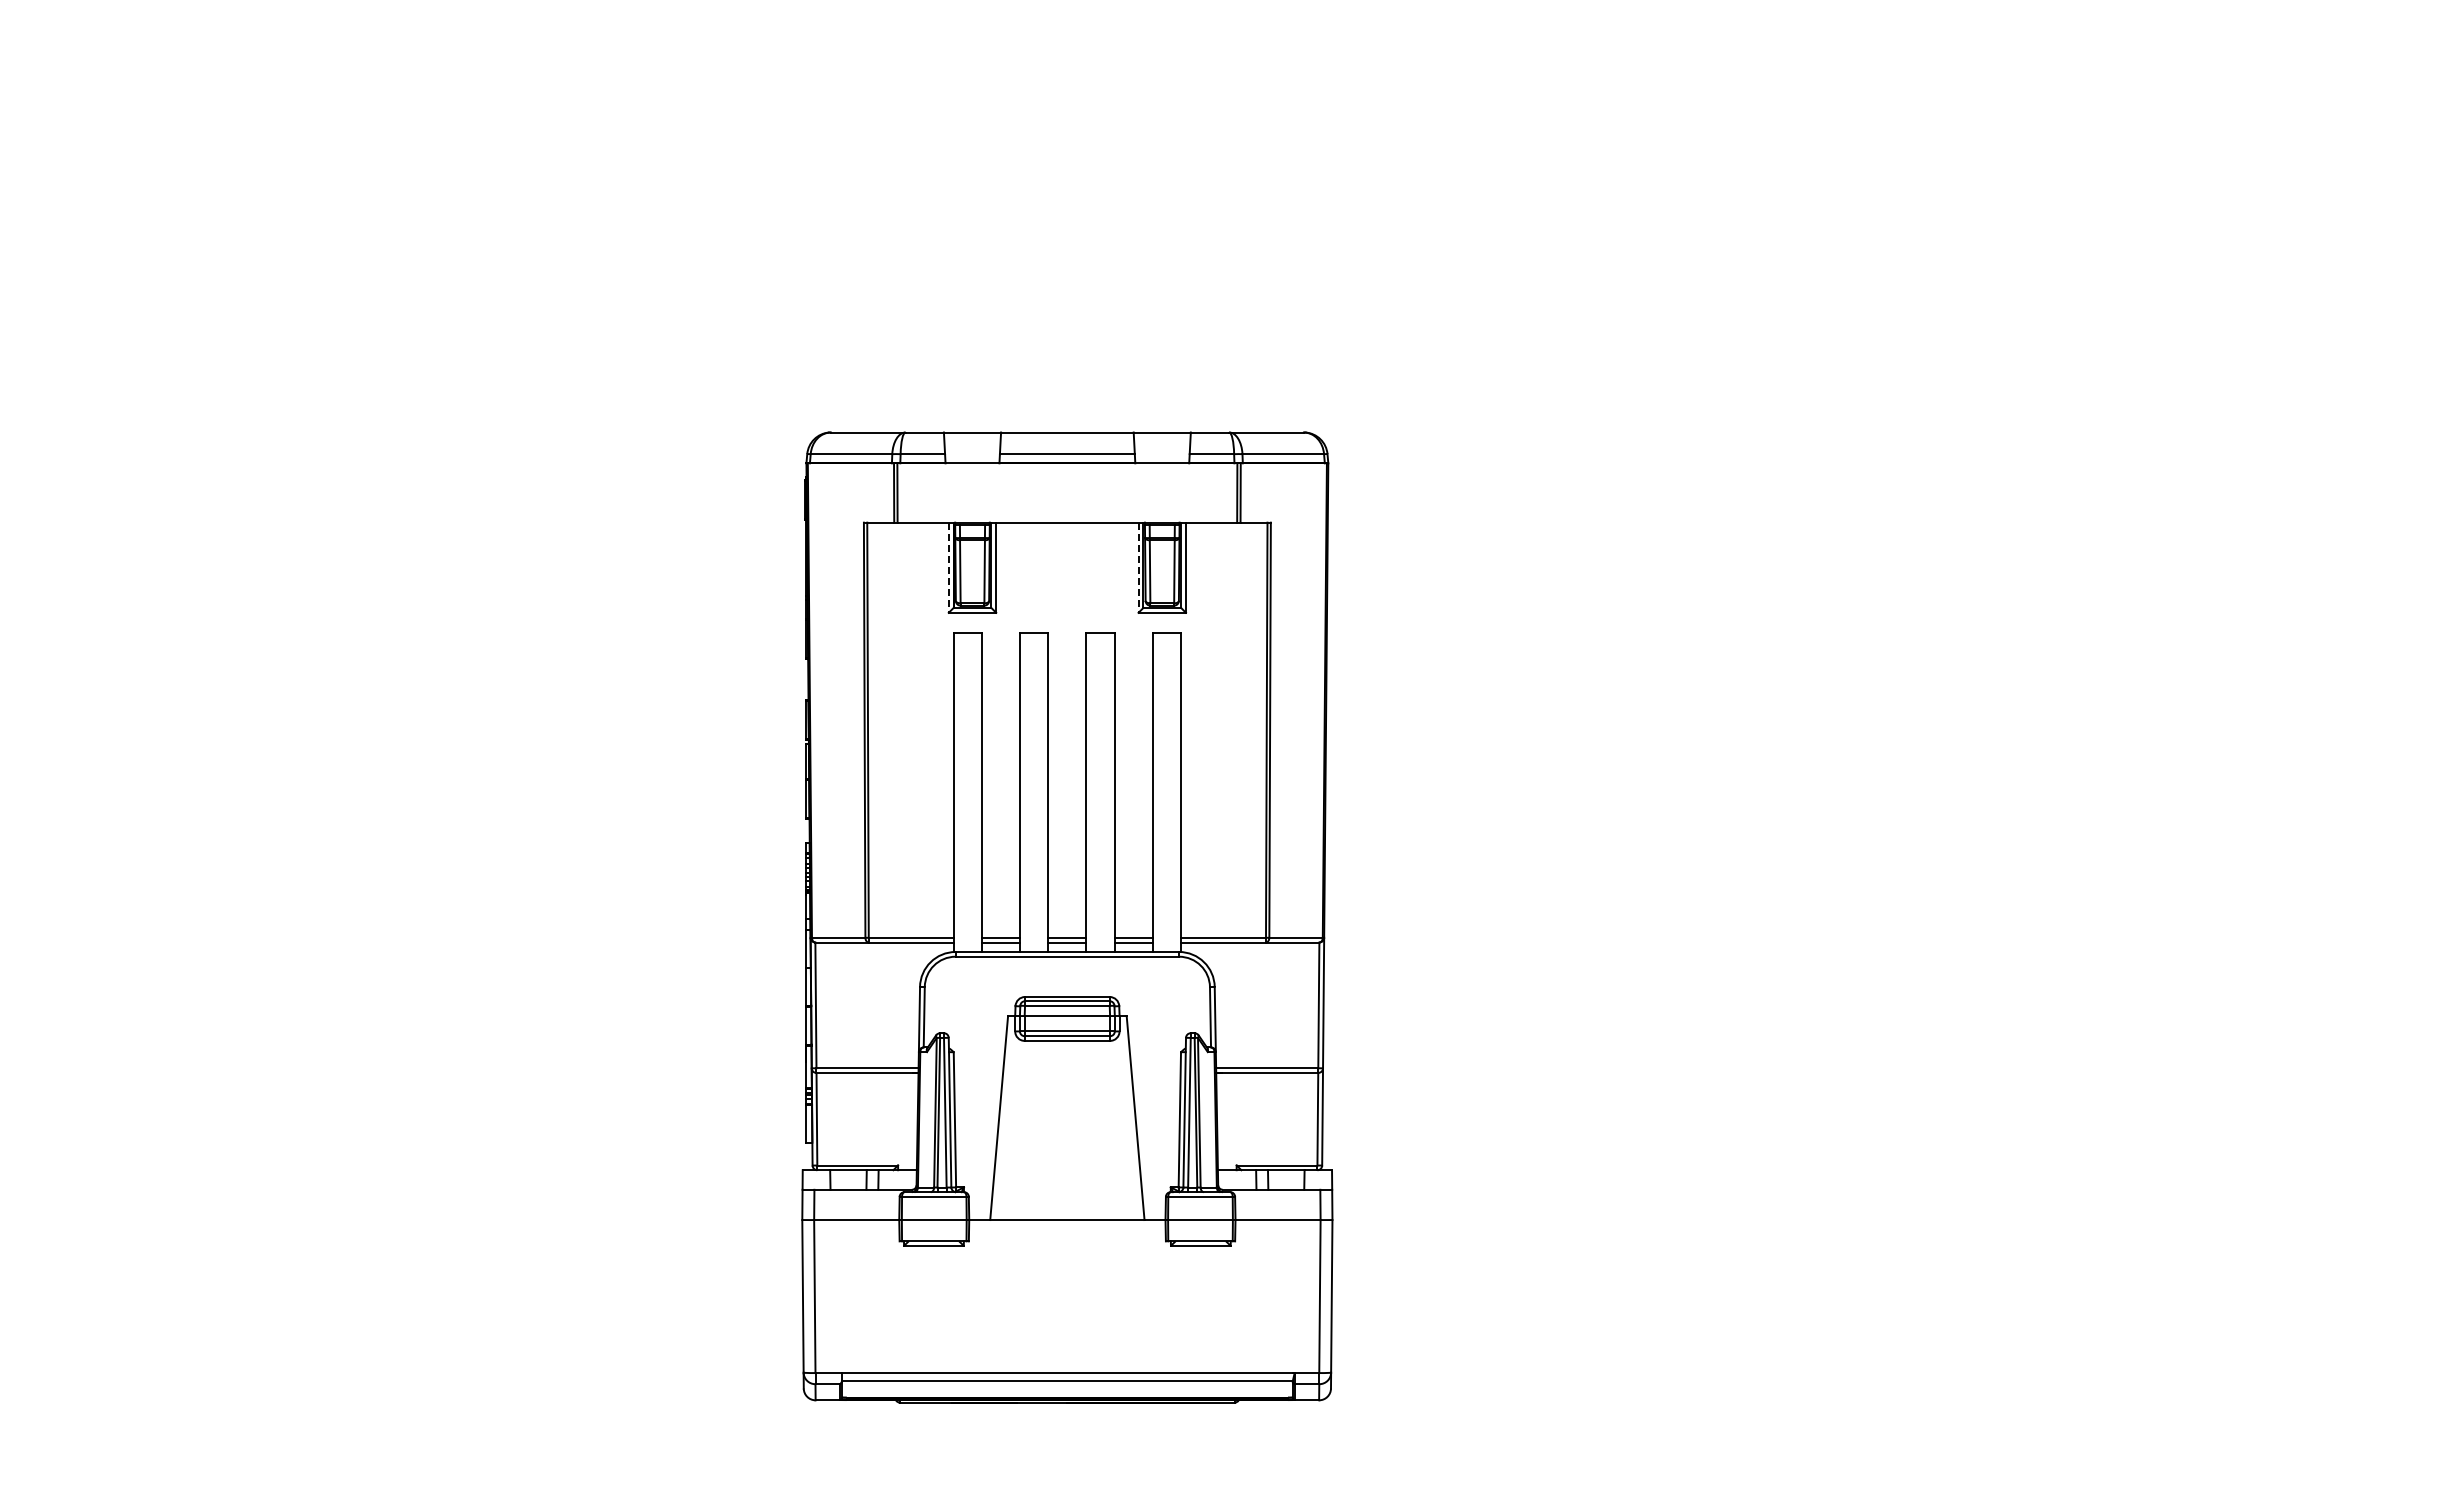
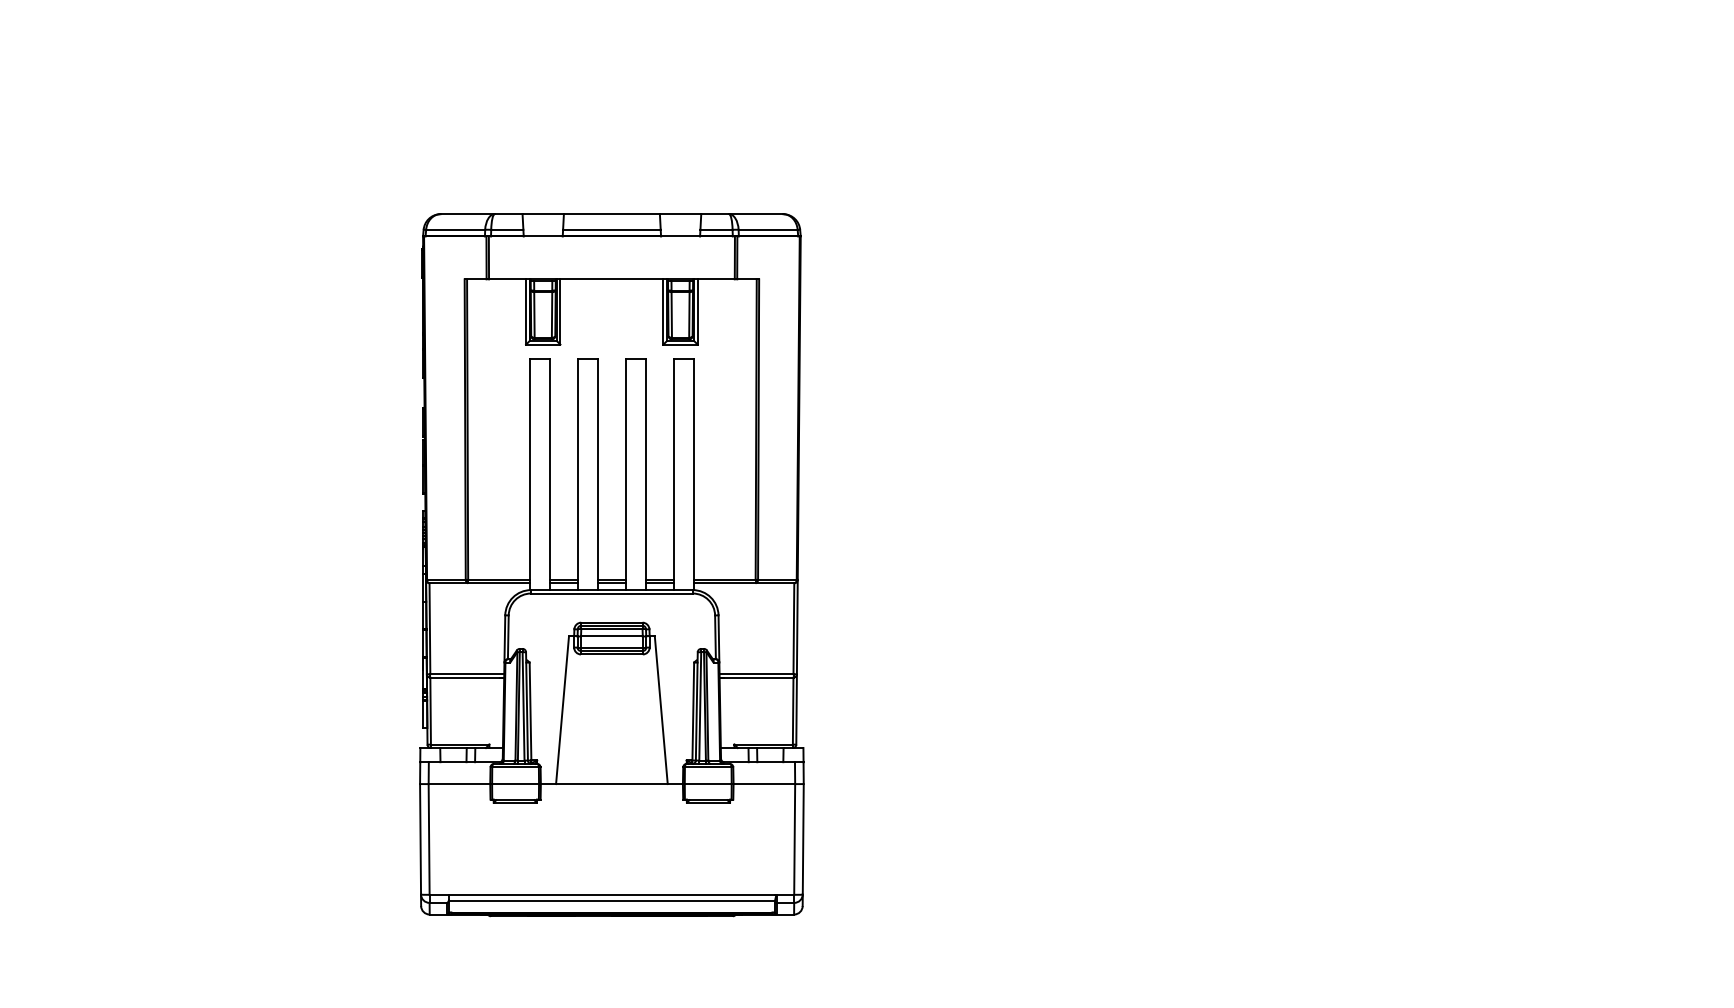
line: (948, 568) -> (525, 312), dashed -> solid
line: (1138, 568) -> (663, 312), dashed -> solid

